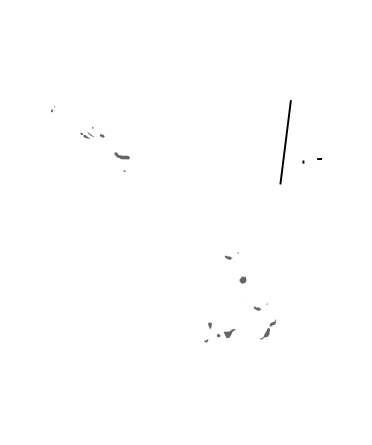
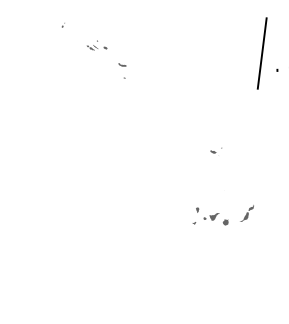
part: (121, 155) -> (122, 64), size x0.62
part: (242, 279) -> (225, 221), moved
part: (260, 306) -> (240, 193), removed

